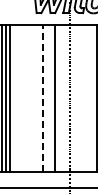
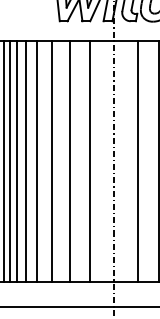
line: (16, 98) -> (26, 161), added
line: (22, 98) -> (36, 161), added
line: (31, 98) -> (51, 161), added
line: (42, 98) -> (69, 161), dashed -> solid
line: (84, 98) -> (138, 161), added

